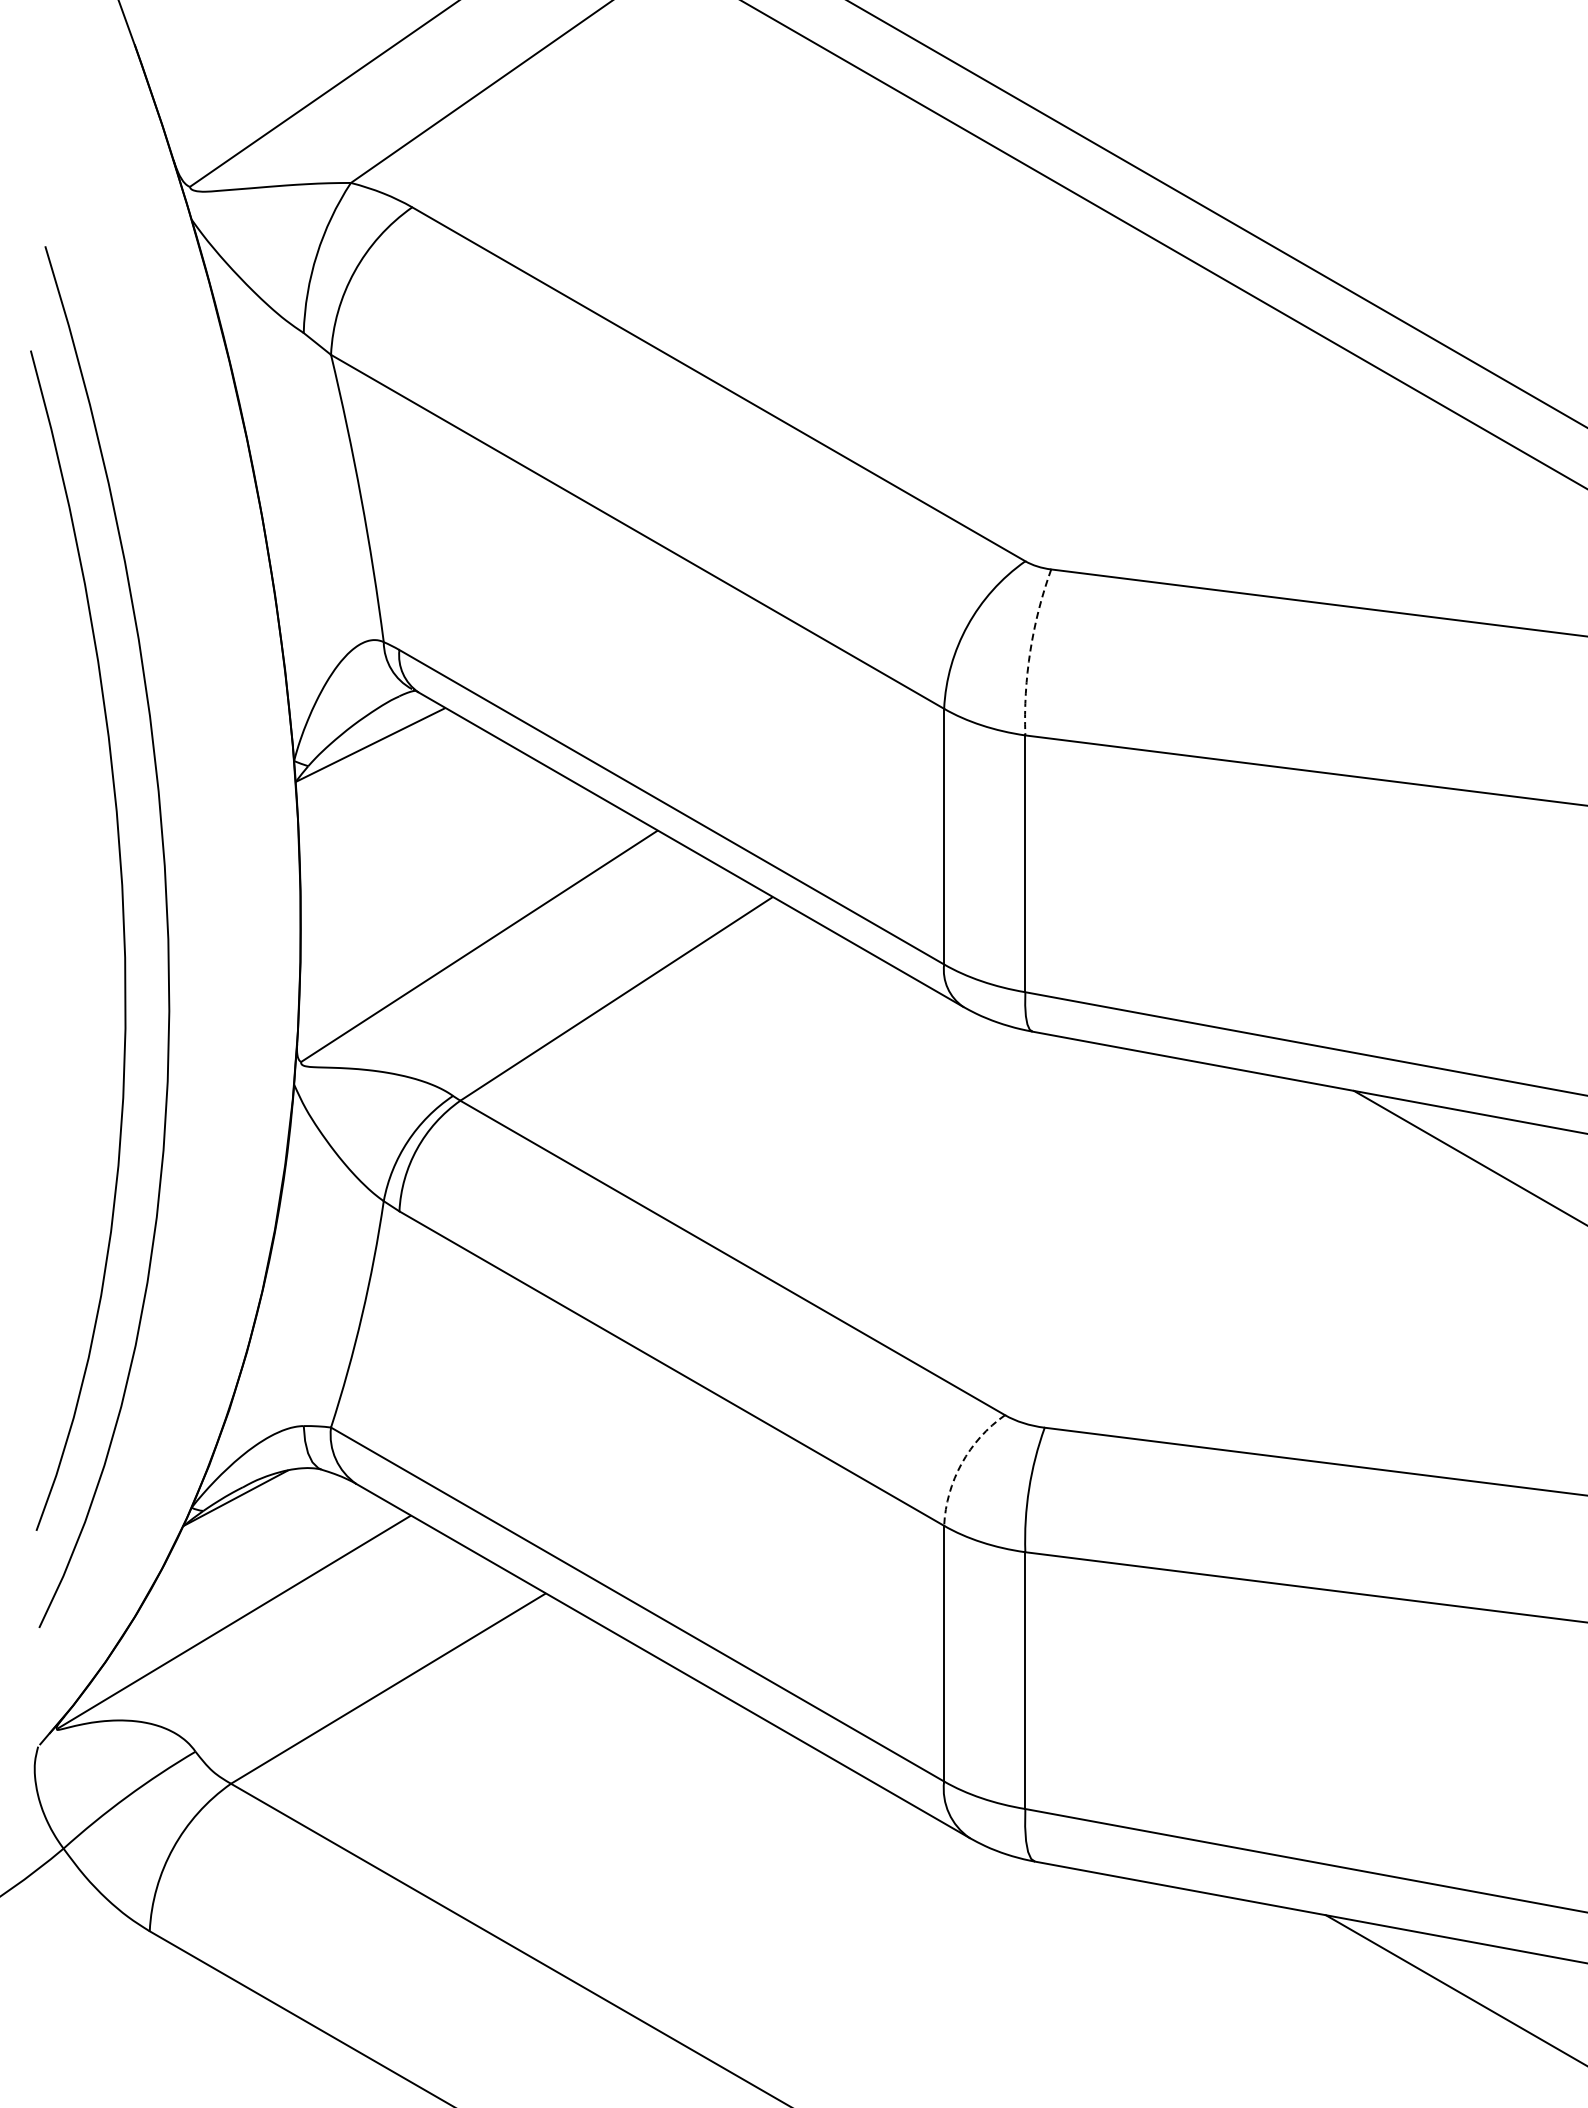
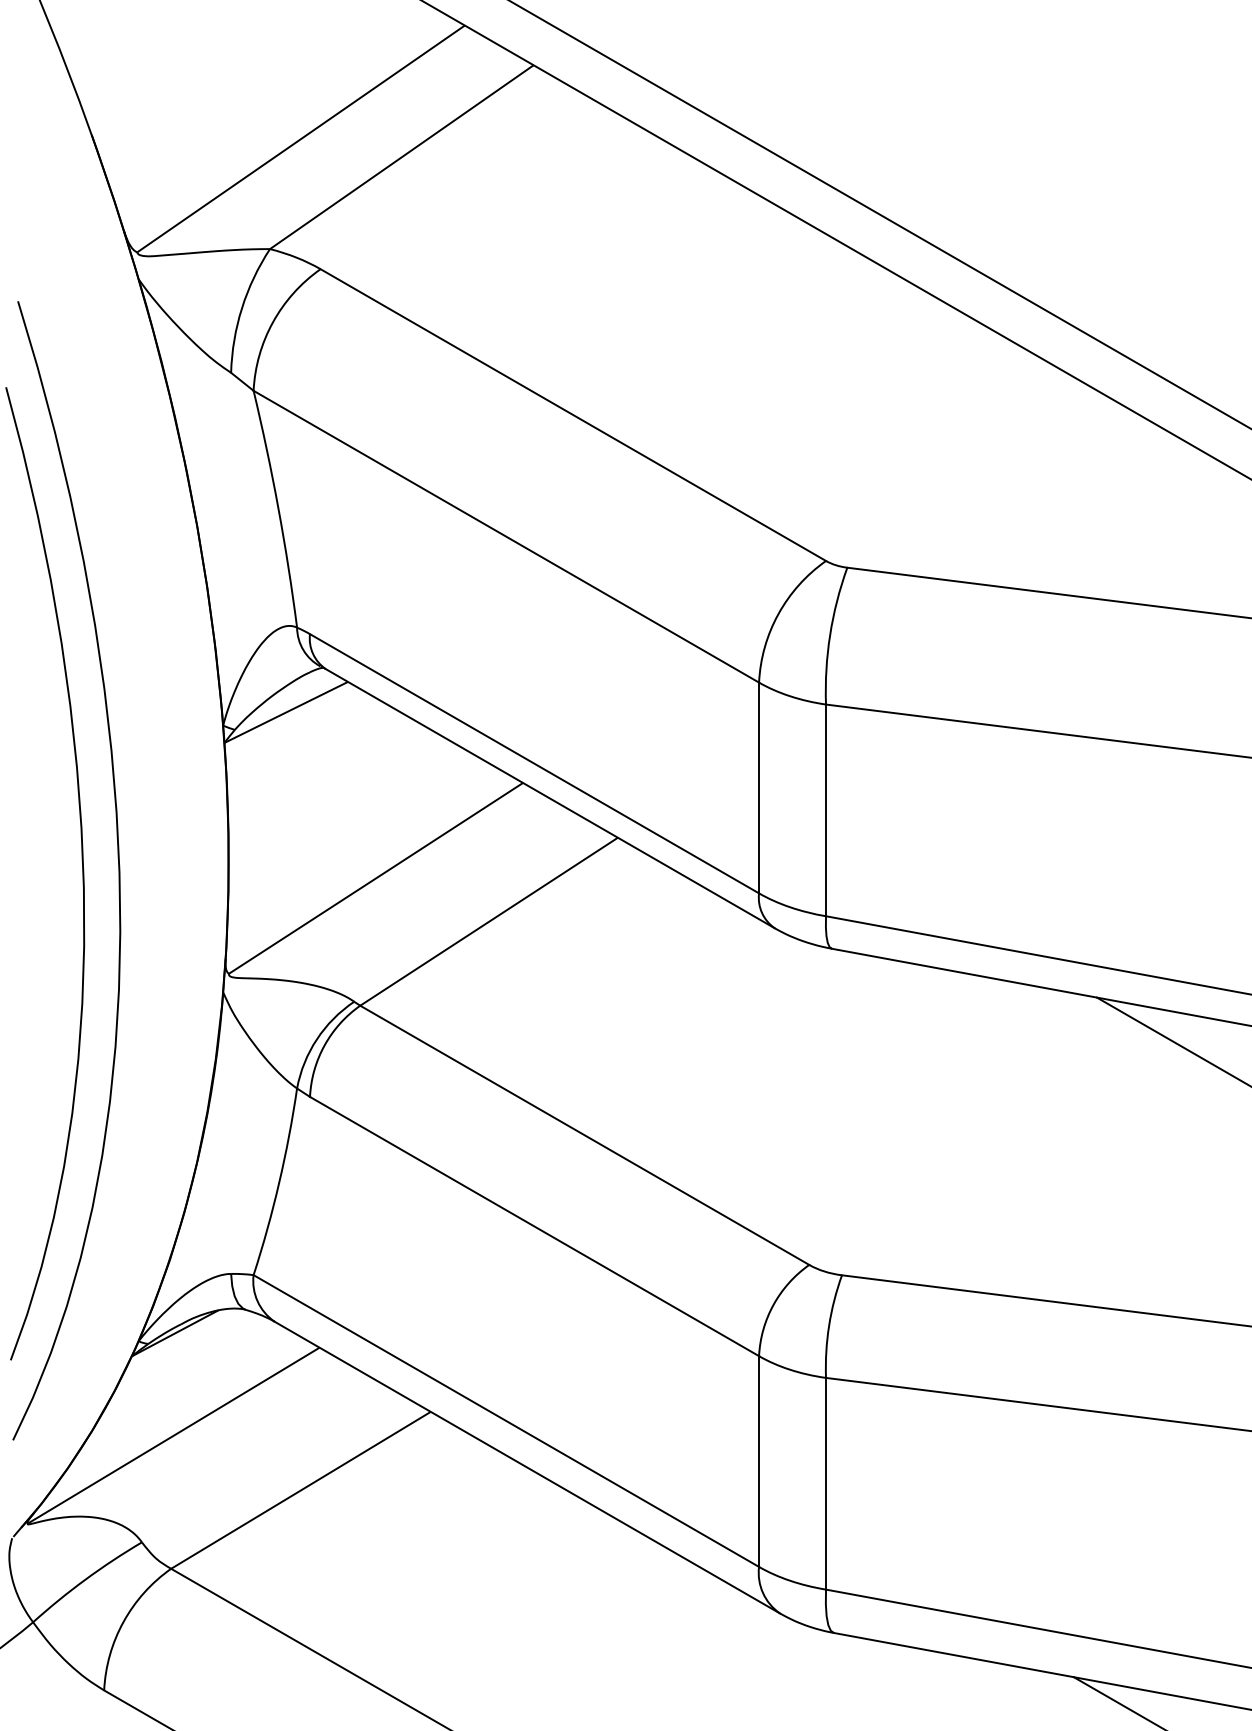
arc: (1030, 651) -> (830, 635), dashed -> solid
arc: (961, 1463) -> (773, 1304), dashed -> solid

